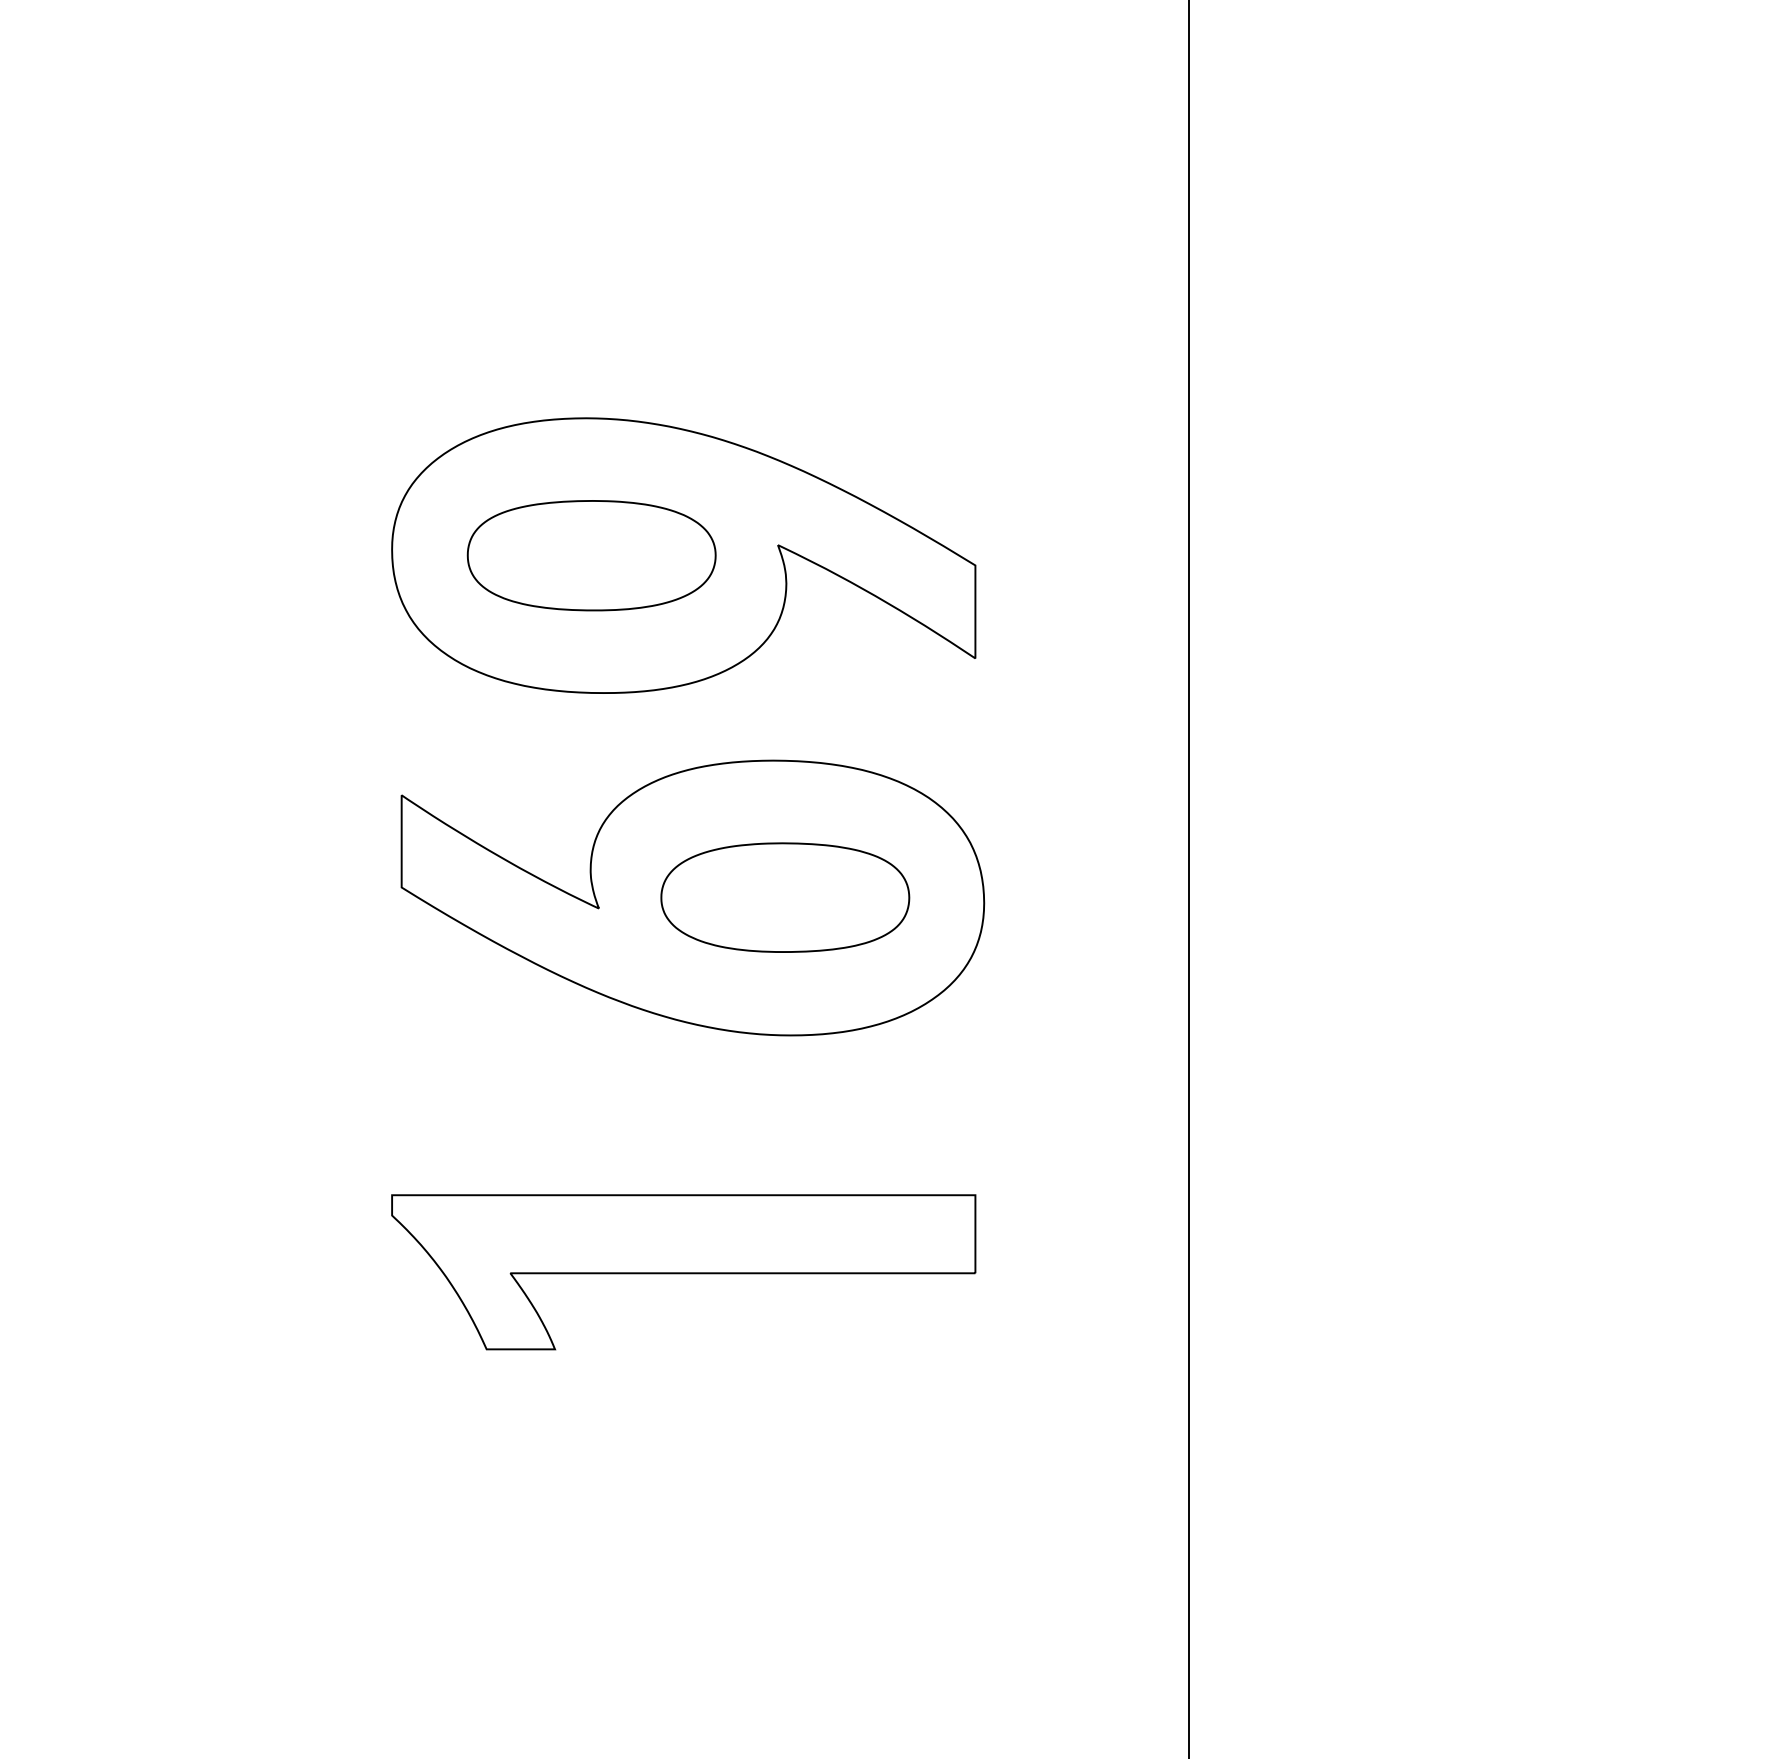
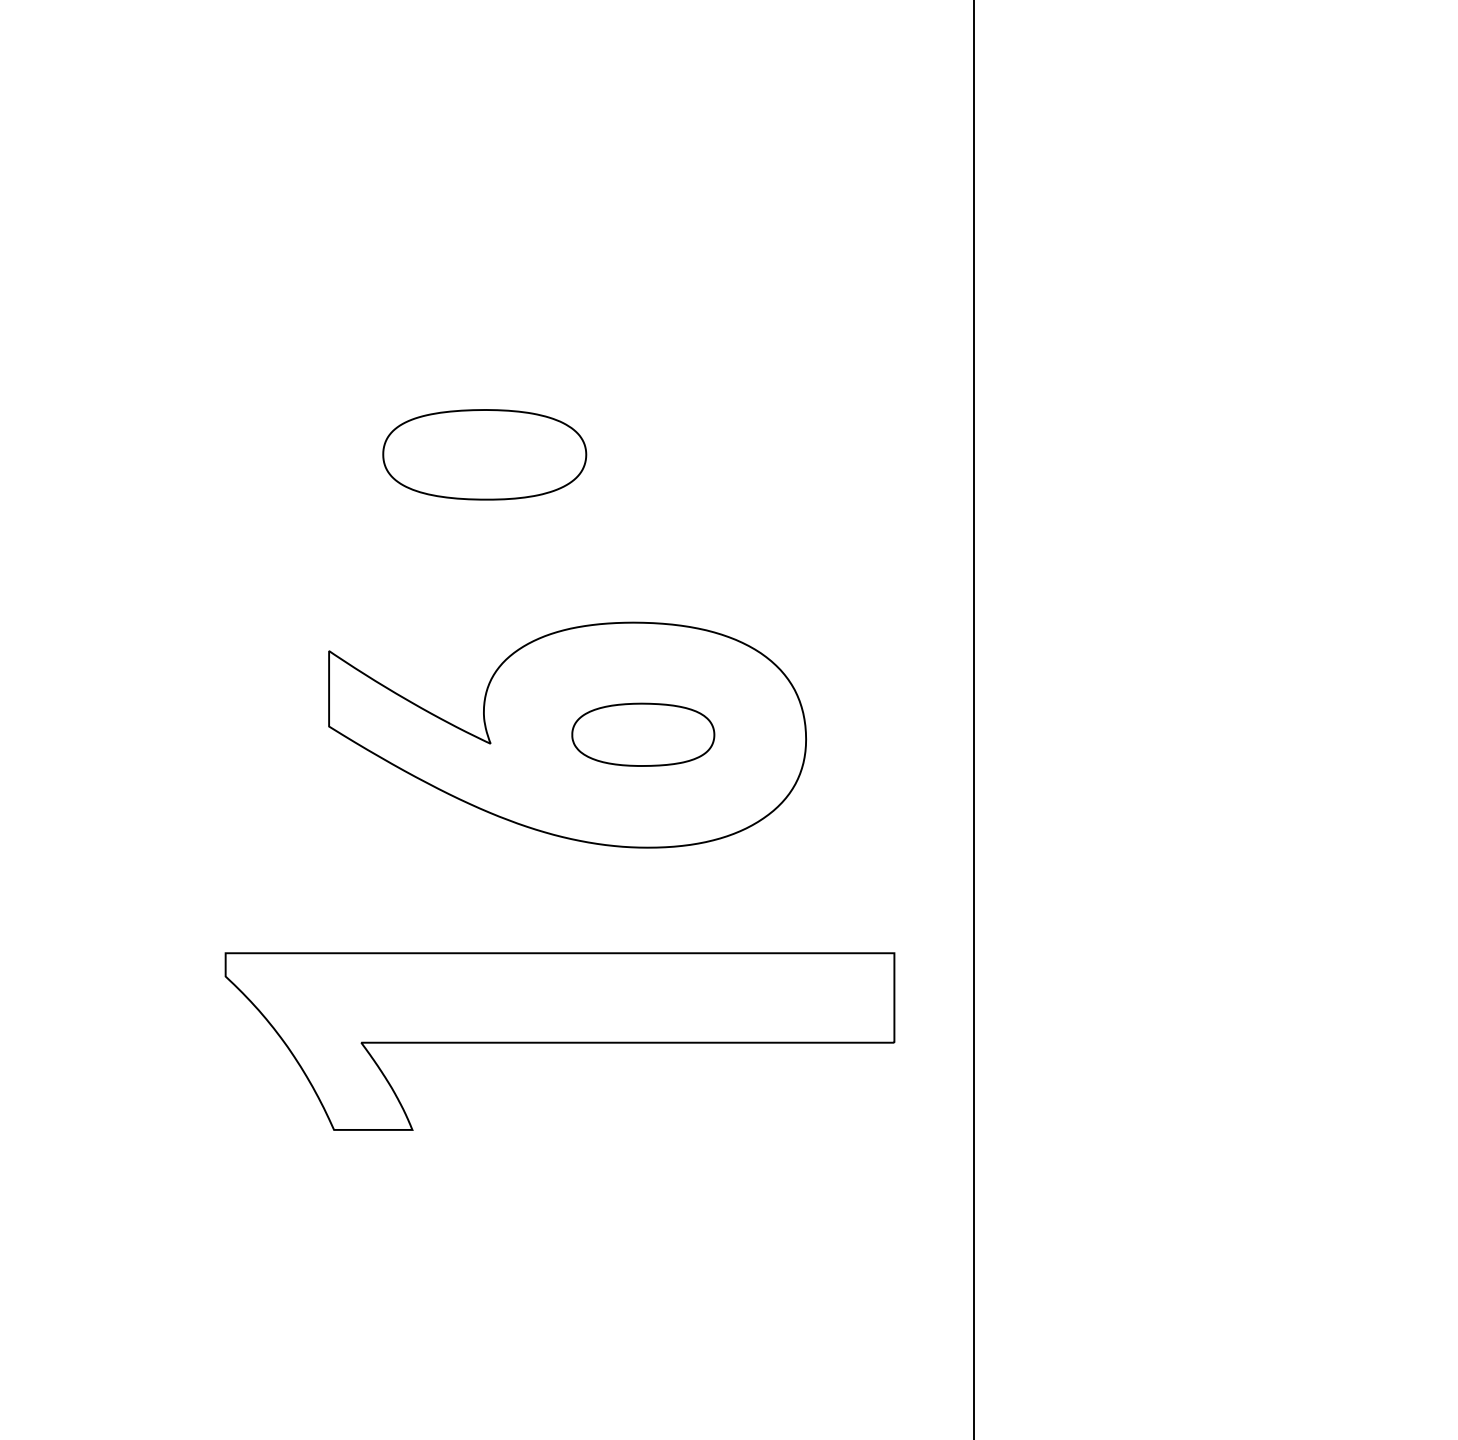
part: (683, 555) -> (559, 454), removed
part: (785, 897) -> (643, 734), size x0.7
part: (683, 1272) -> (559, 1041), size x1.4

